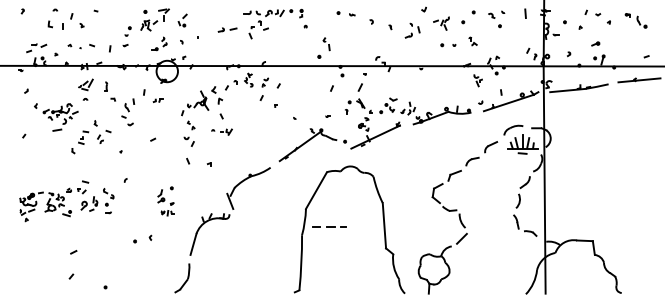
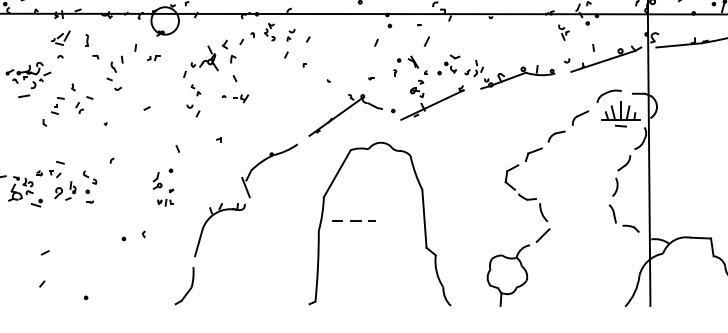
line: (359, 87) -> (425, 41), moved
line: (188, 160) -> (178, 147), moved
part: (349, 229) -> (379, 223), moved

